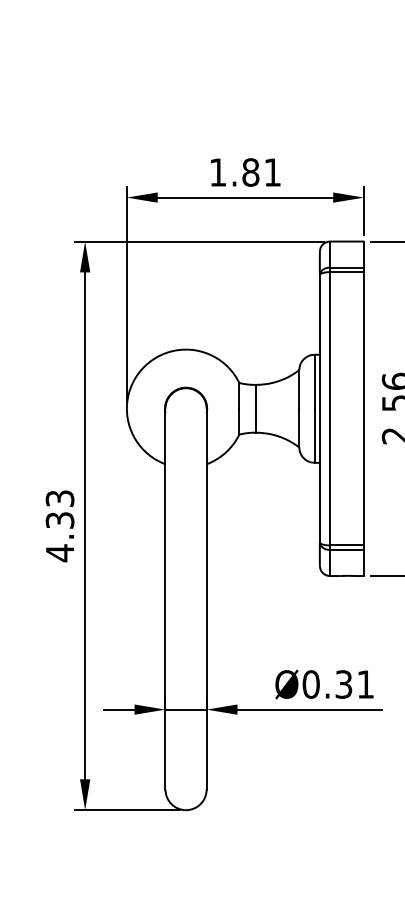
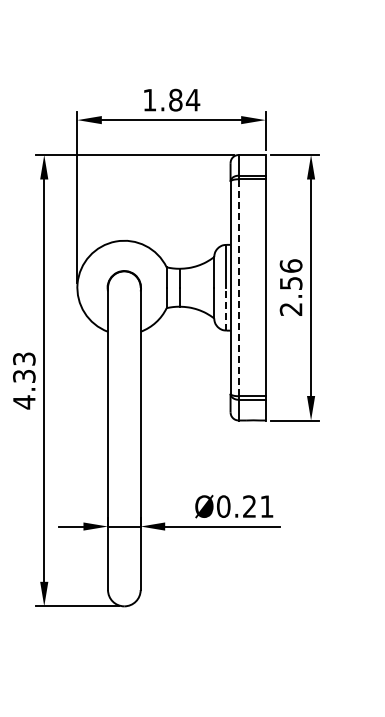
text: (271, 172) -> (192, 100), 1.81 -> 1.84
line: (329, 408) -> (238, 287), solid -> dashed
line: (314, 434) -> (226, 308), solid -> dashed
text: (343, 684) -> (249, 506), Ø0.31 -> Ø0.21

